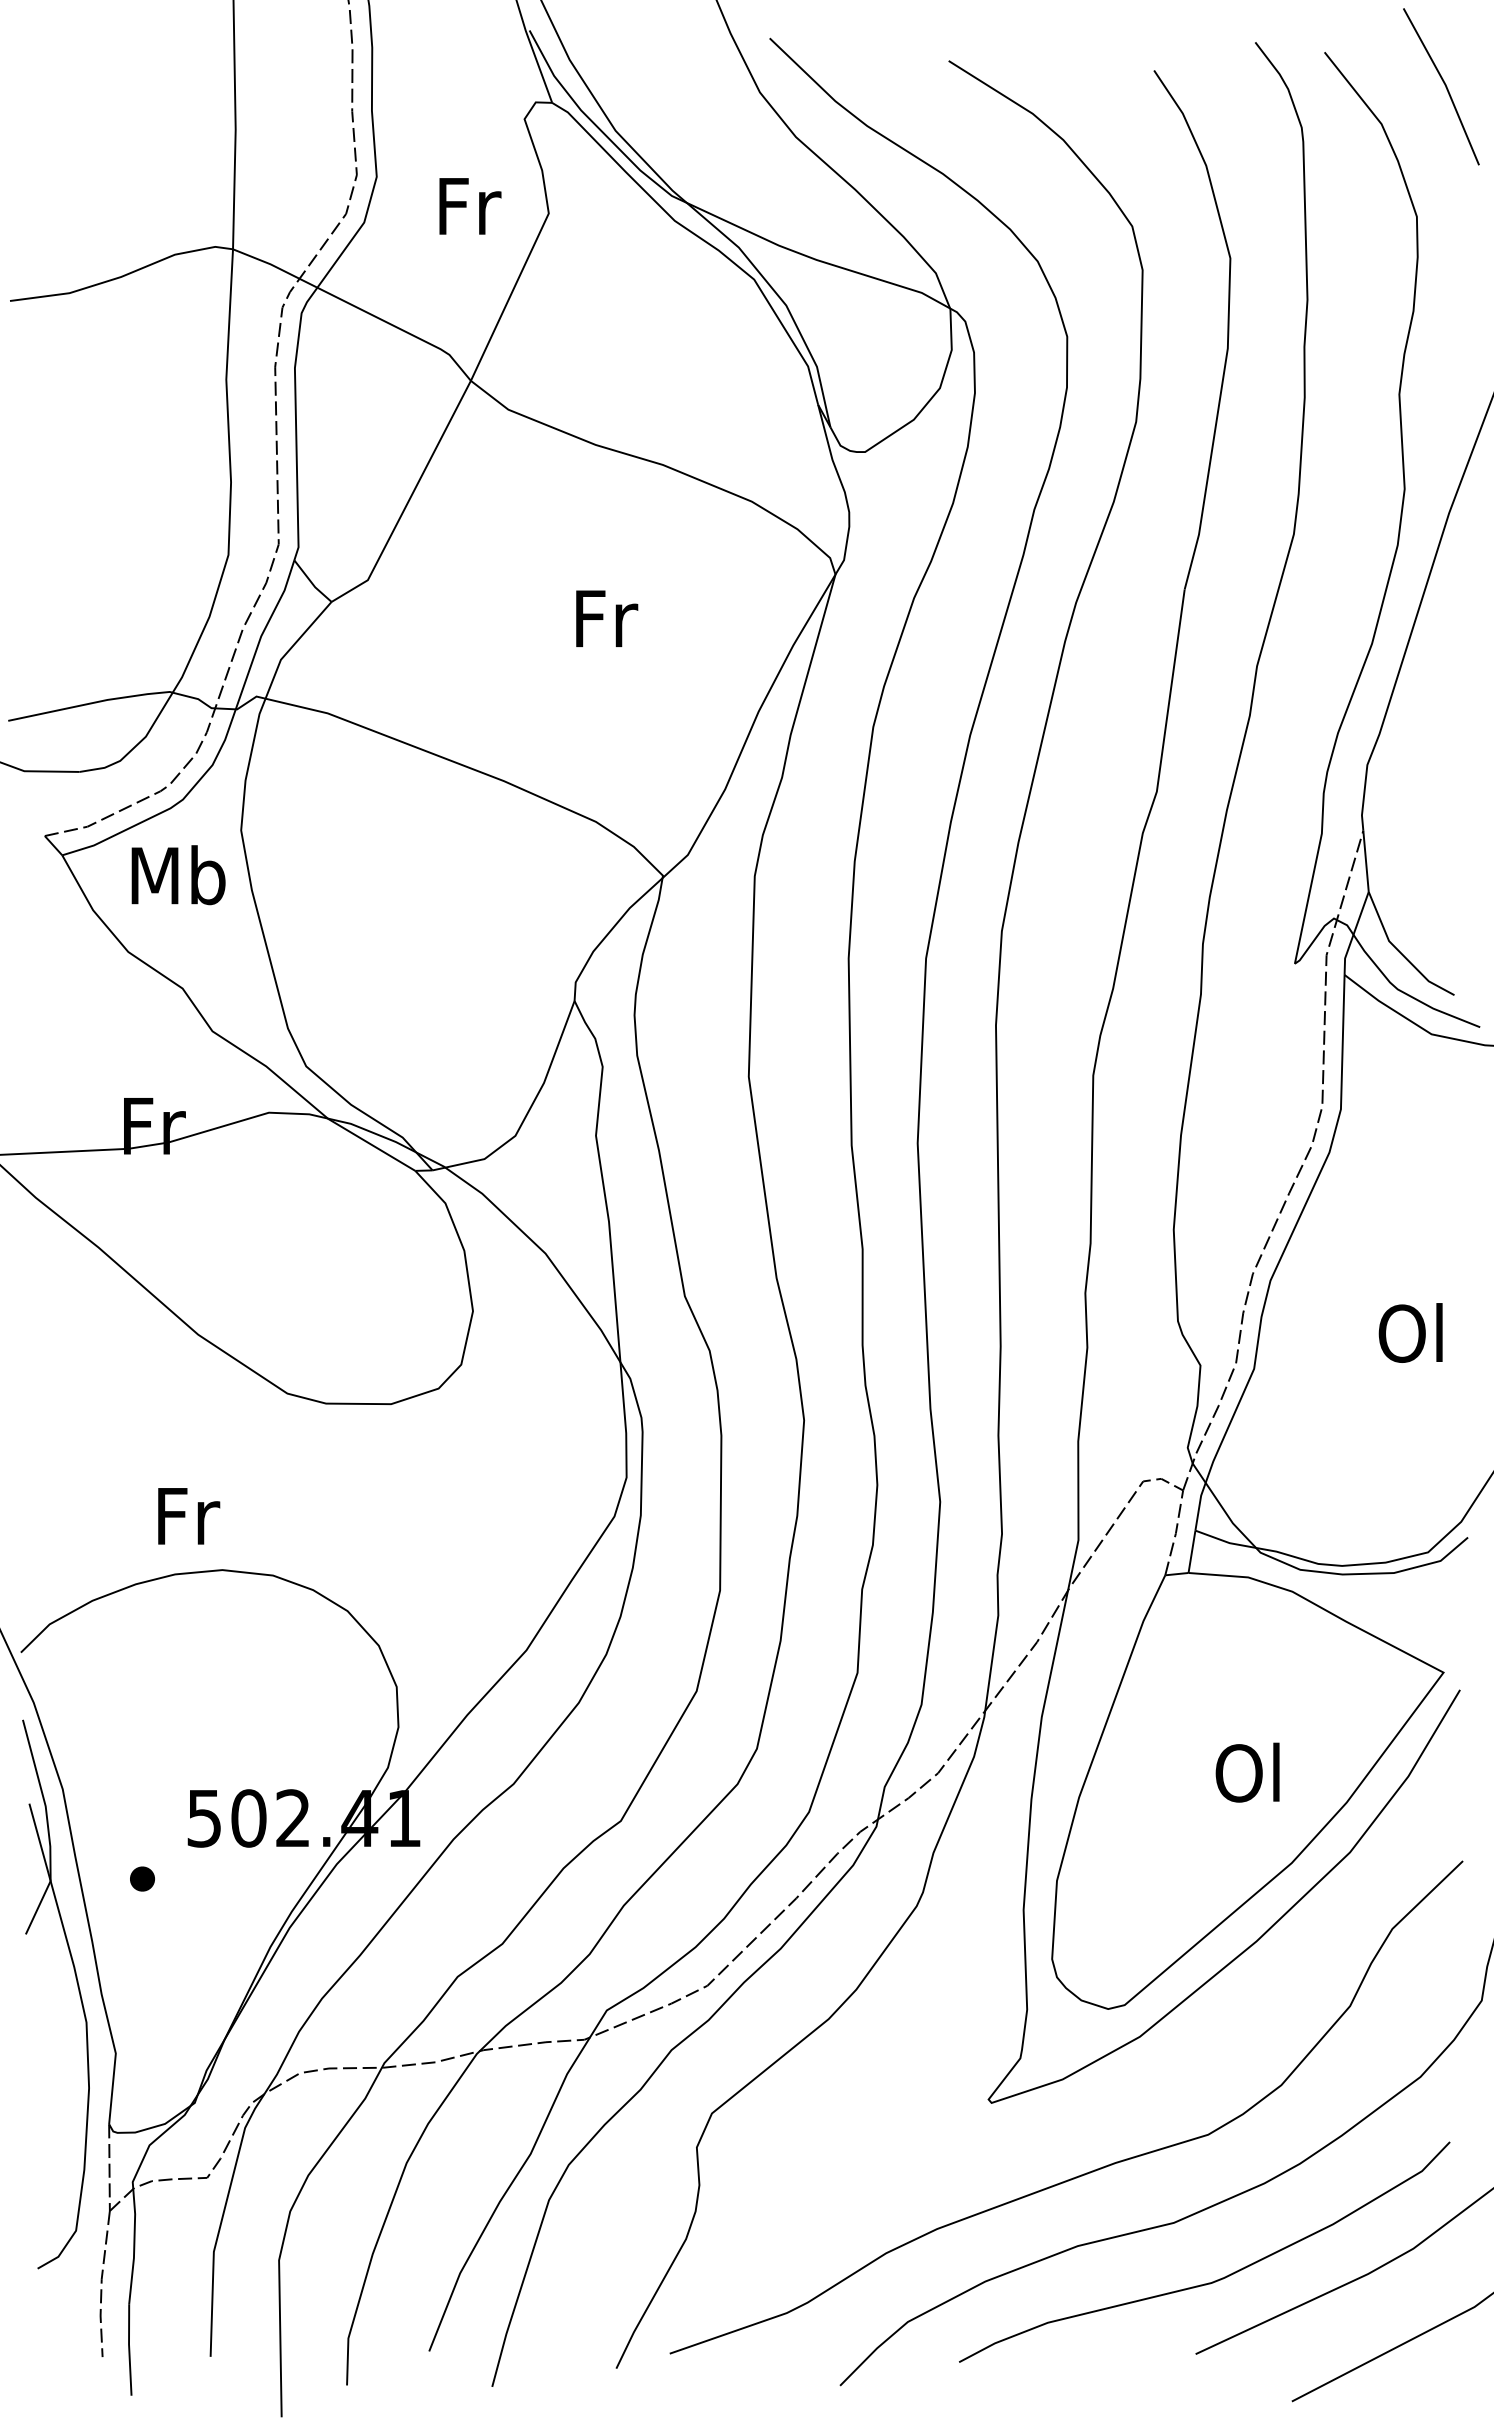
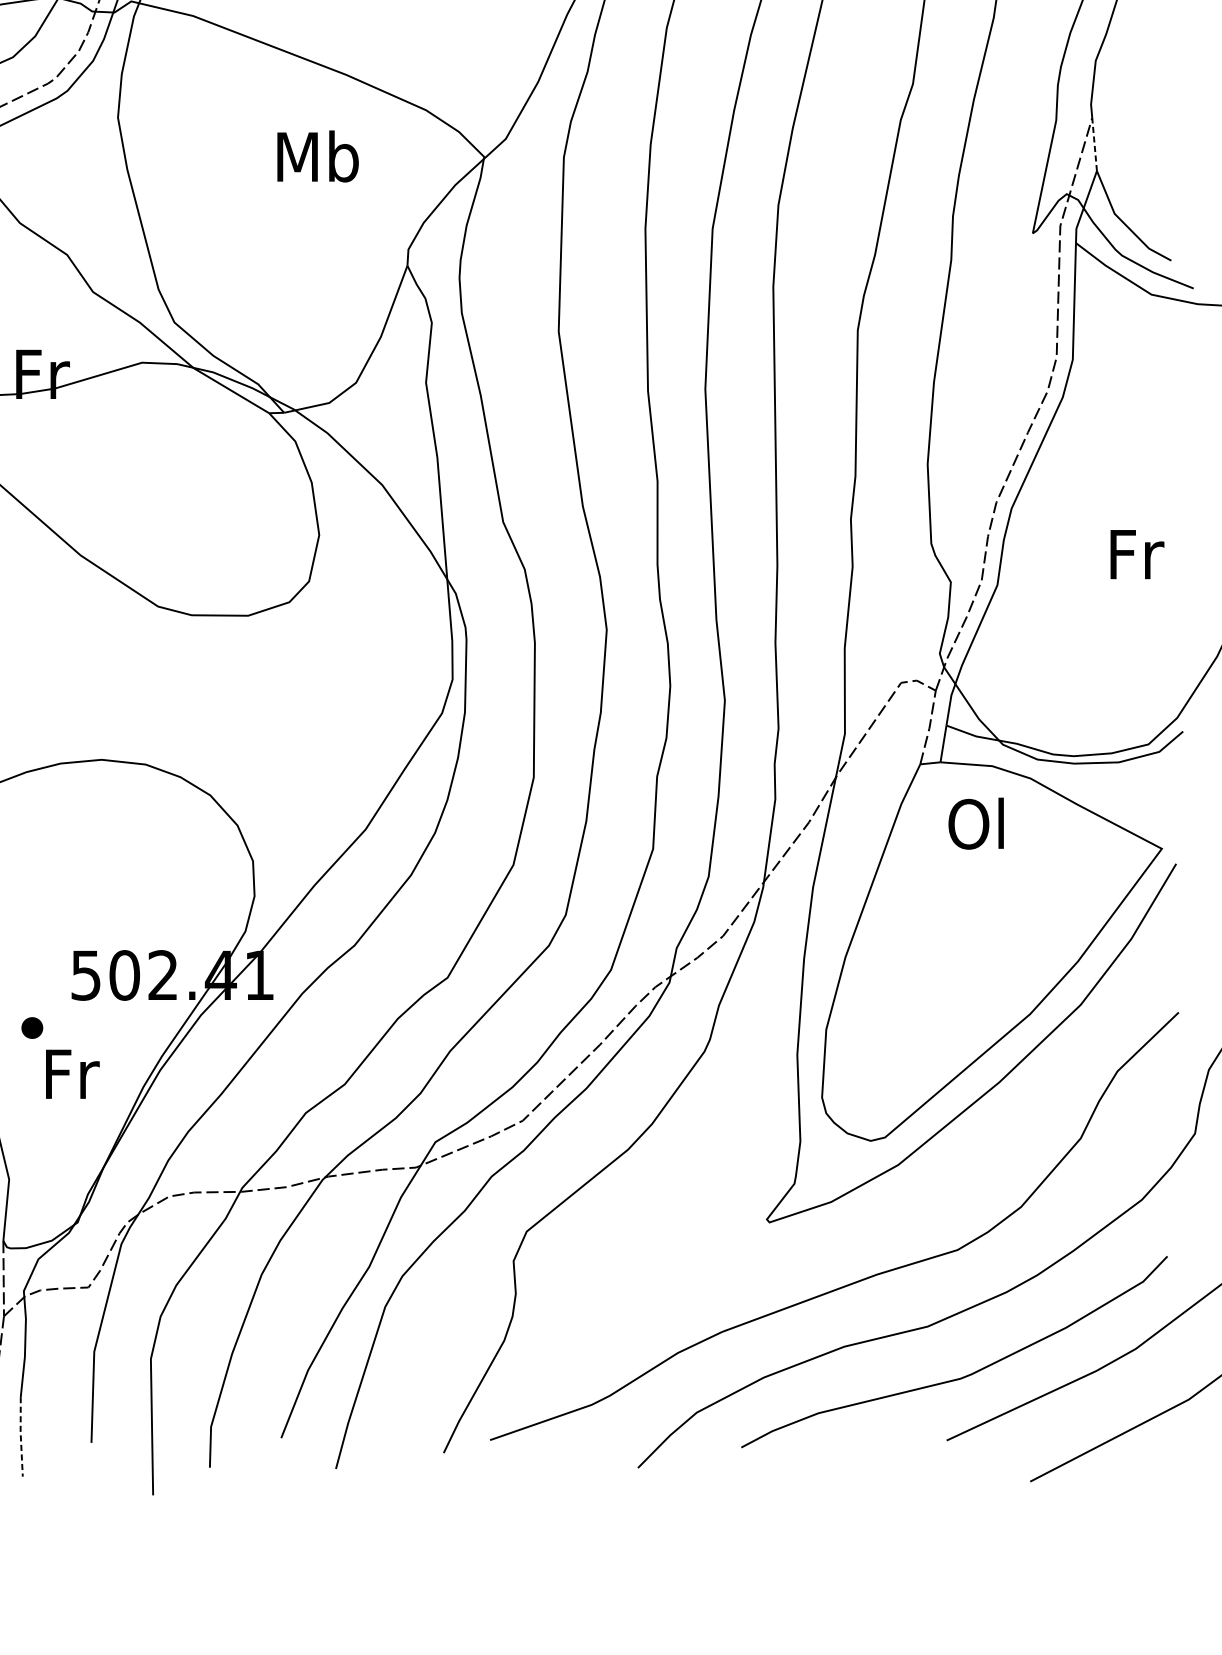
line: (1366, 861) -> (1095, 144), solid -> dashed
text: (178, 875) -> (317, 156), moved
text: (1412, 1332) -> (1134, 553), Ol -> Fr
text: (189, 1516) -> (73, 1074), moved
text: (1247, 1772) -> (976, 823), moved
line: (129, 2349) -> (21, 1436), solid -> dashed

